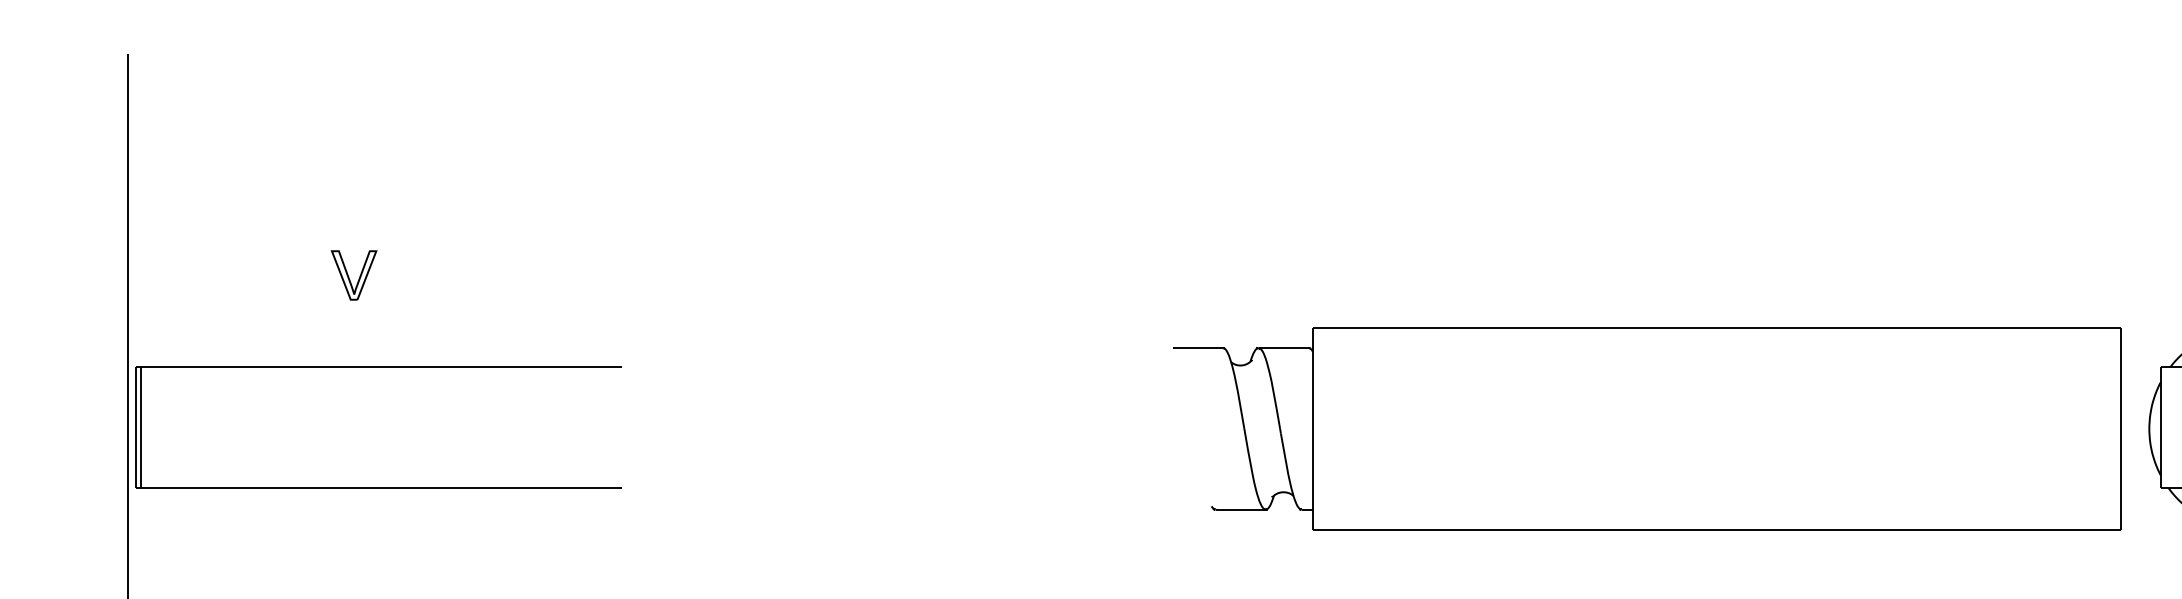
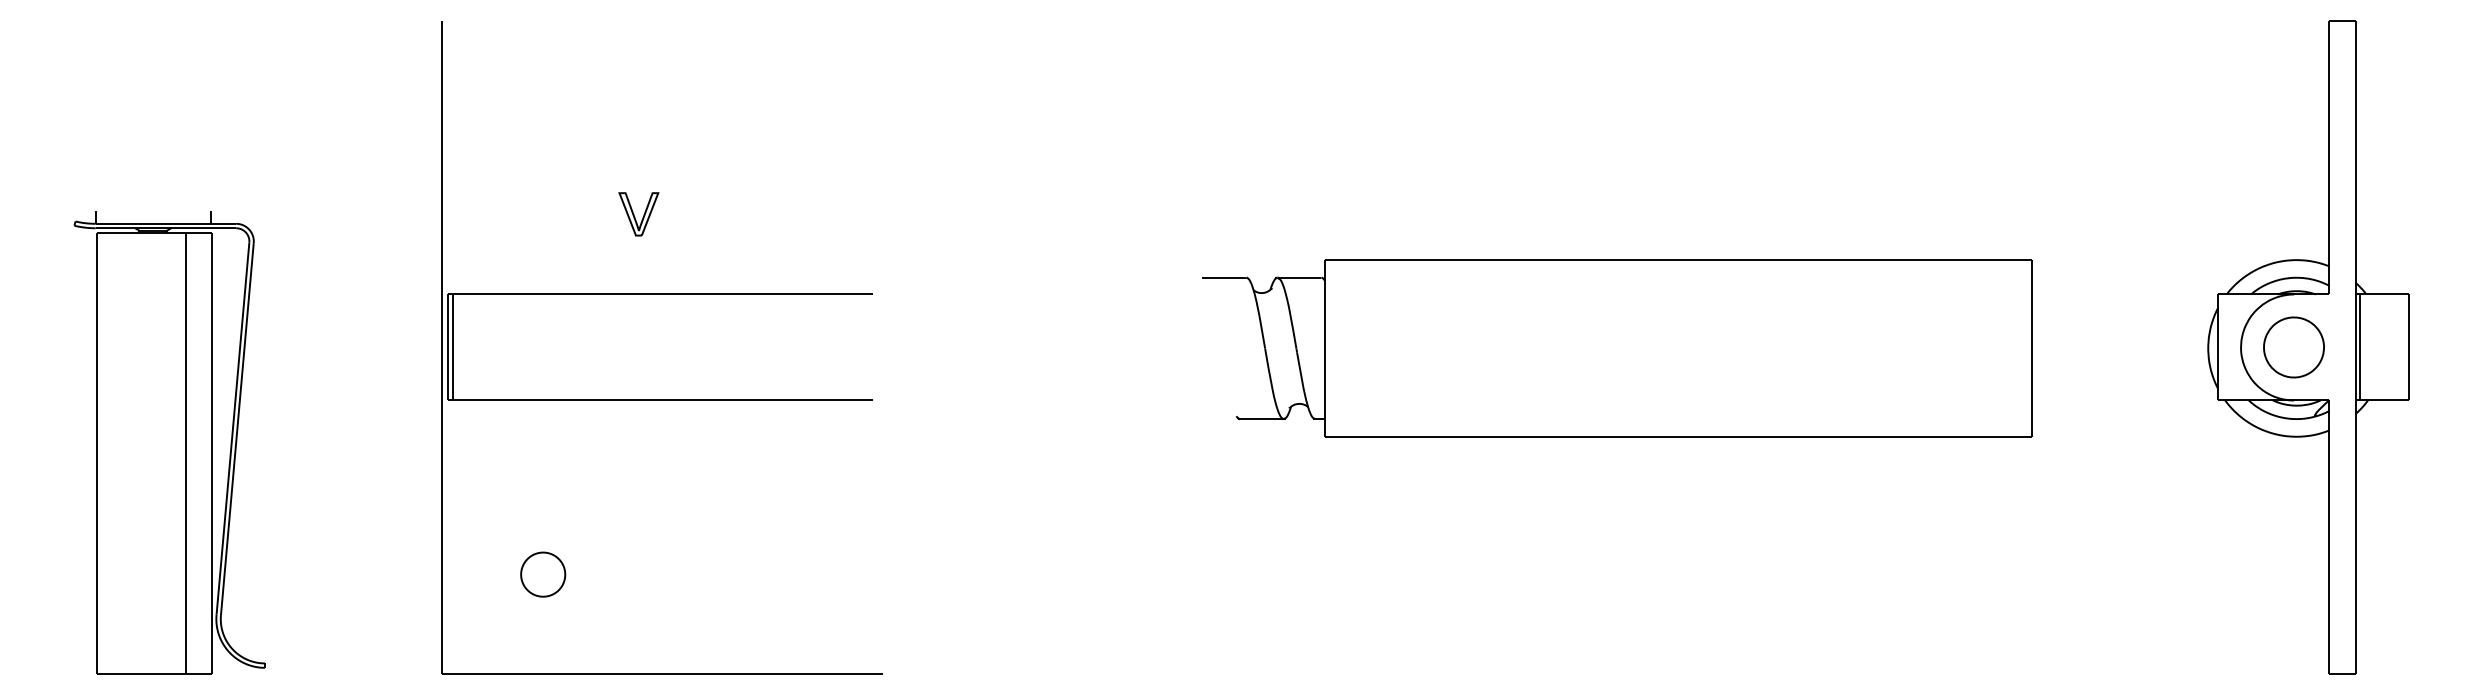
part: (1647, 428) -> (1617, 348), moved

